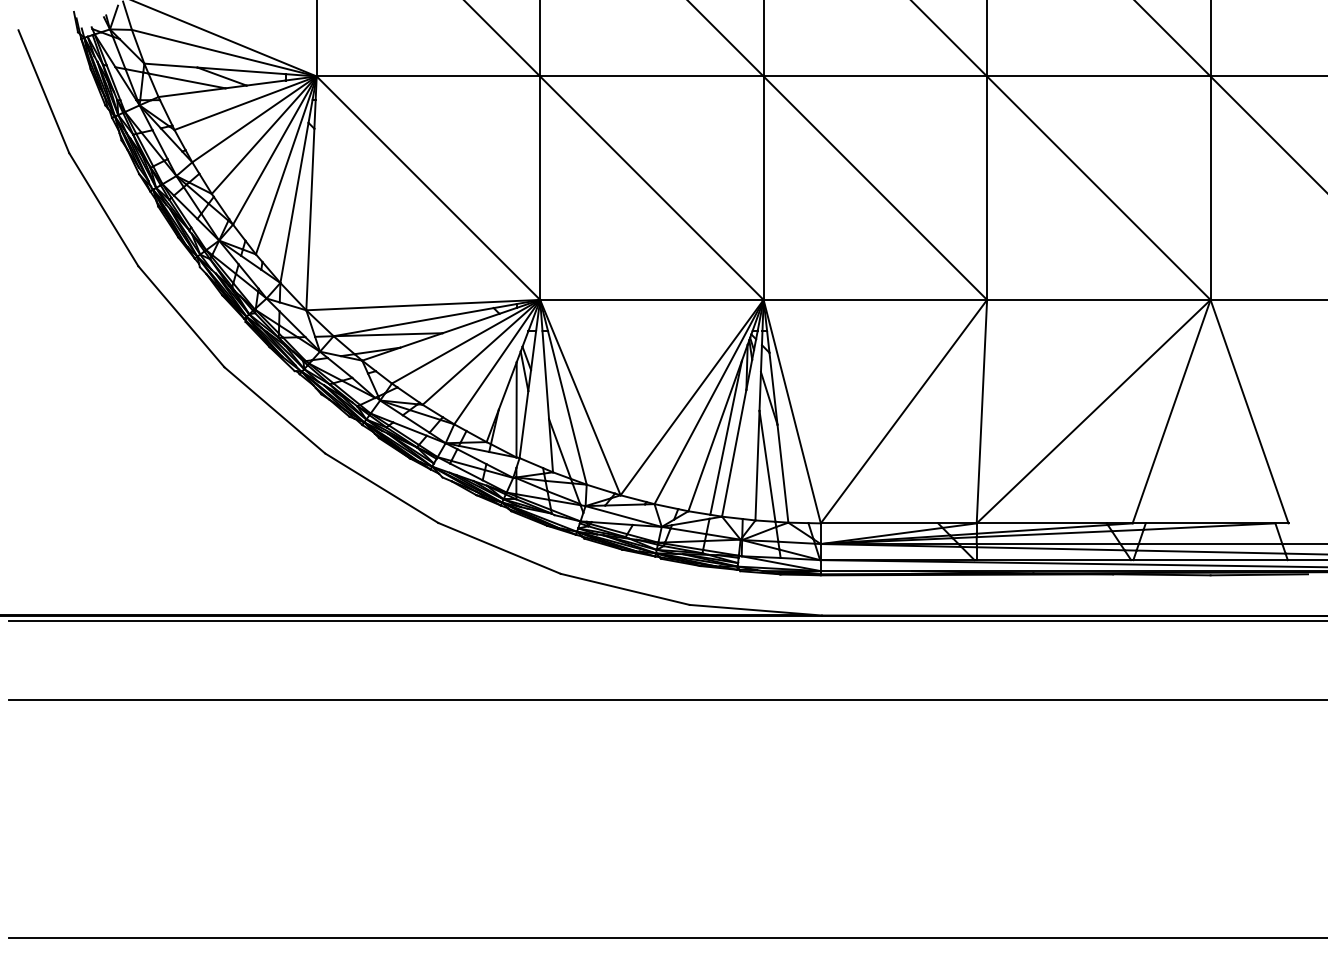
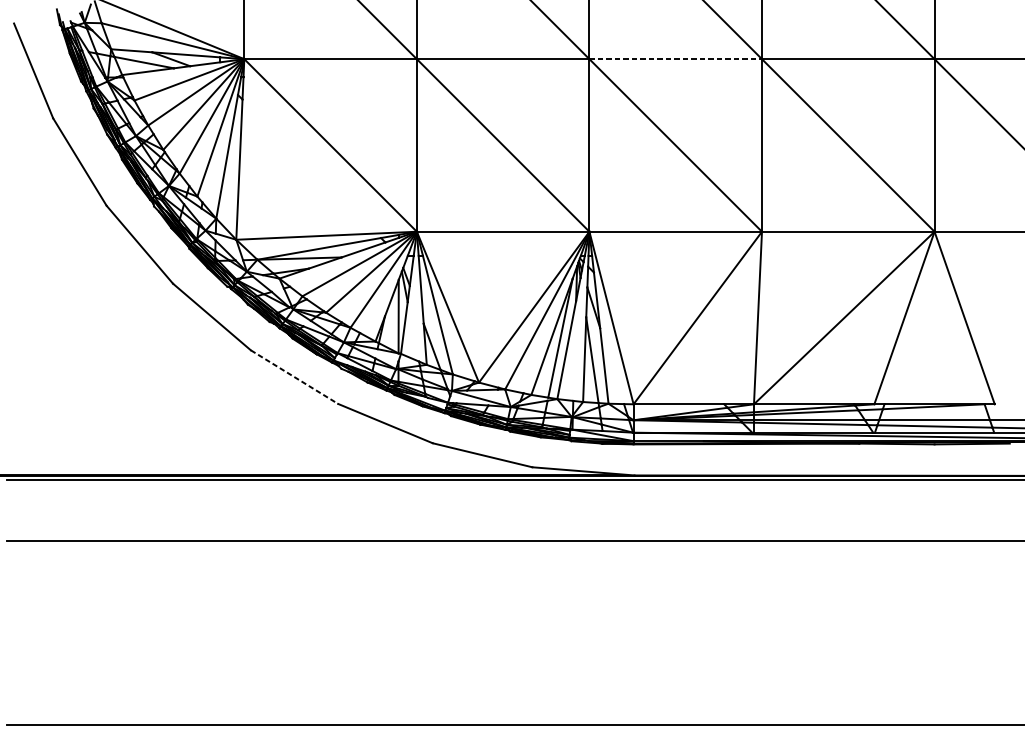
line: (875, 76) -> (675, 59), solid -> dashed
line: (382, 488) -> (295, 377), solid -> dashed

